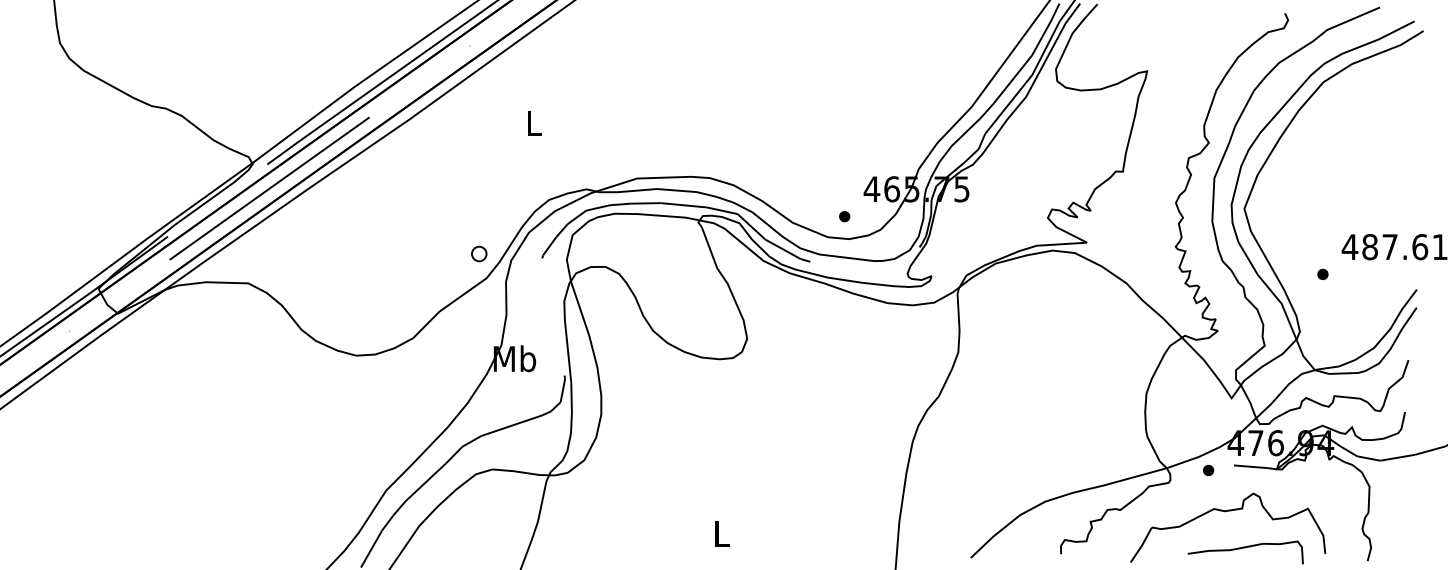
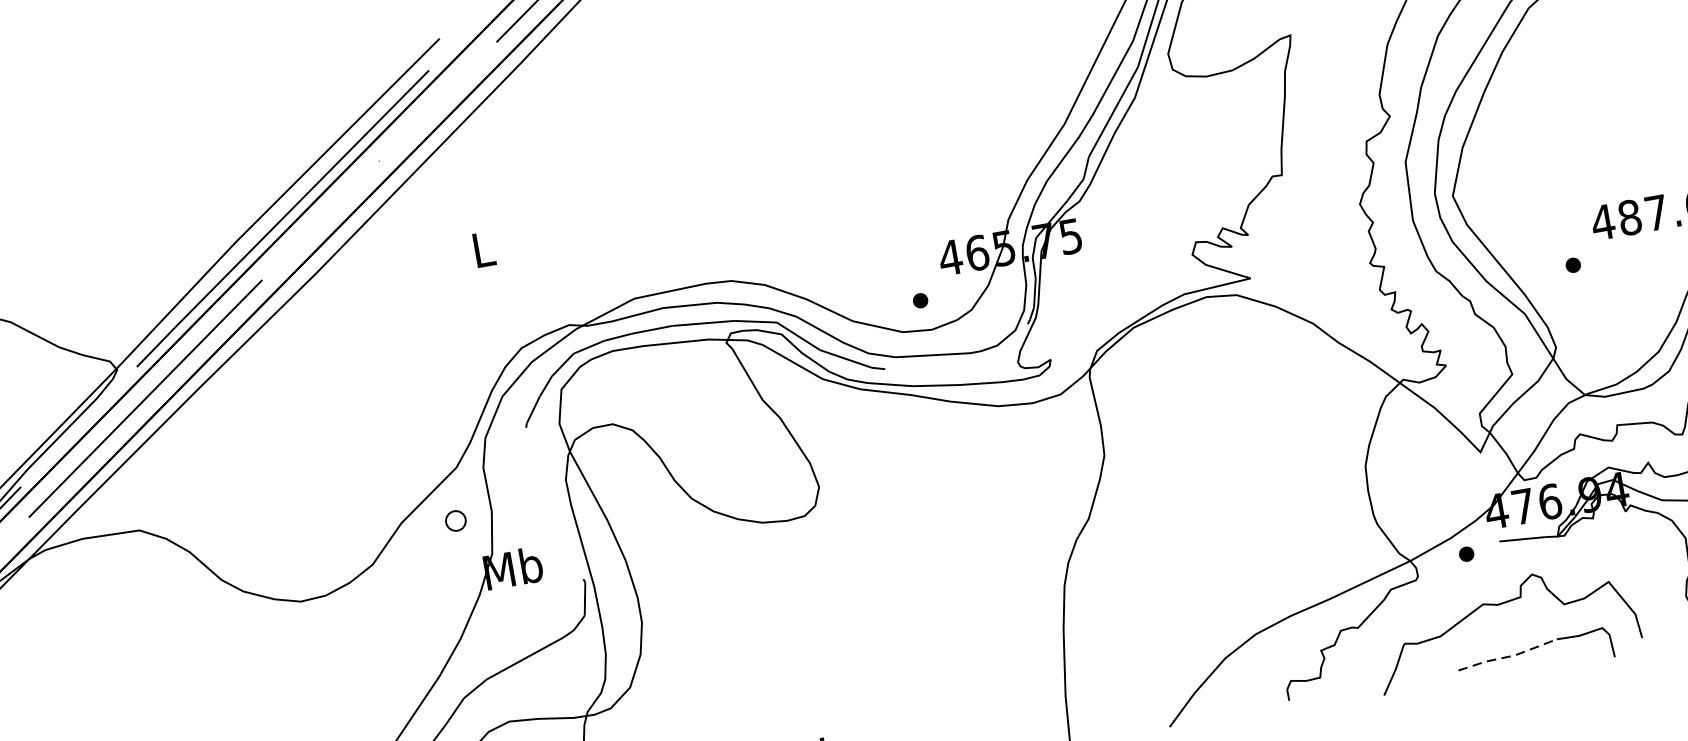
part: (479, 253) -> (456, 520), moved
line: (1225, 550) -> (1508, 657), solid -> dashed

